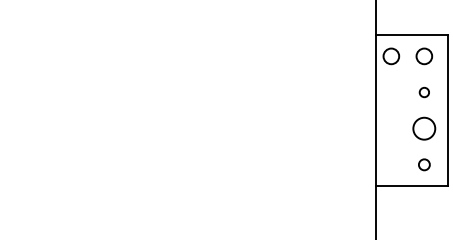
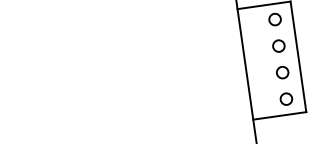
circle: (391, 56) -> (250, 23), removed
circle: (424, 92) -> (278, 46), size x1.67
circle: (424, 128) -> (282, 72), size x0.71
circle: (424, 164) -> (286, 98), size x1.43

